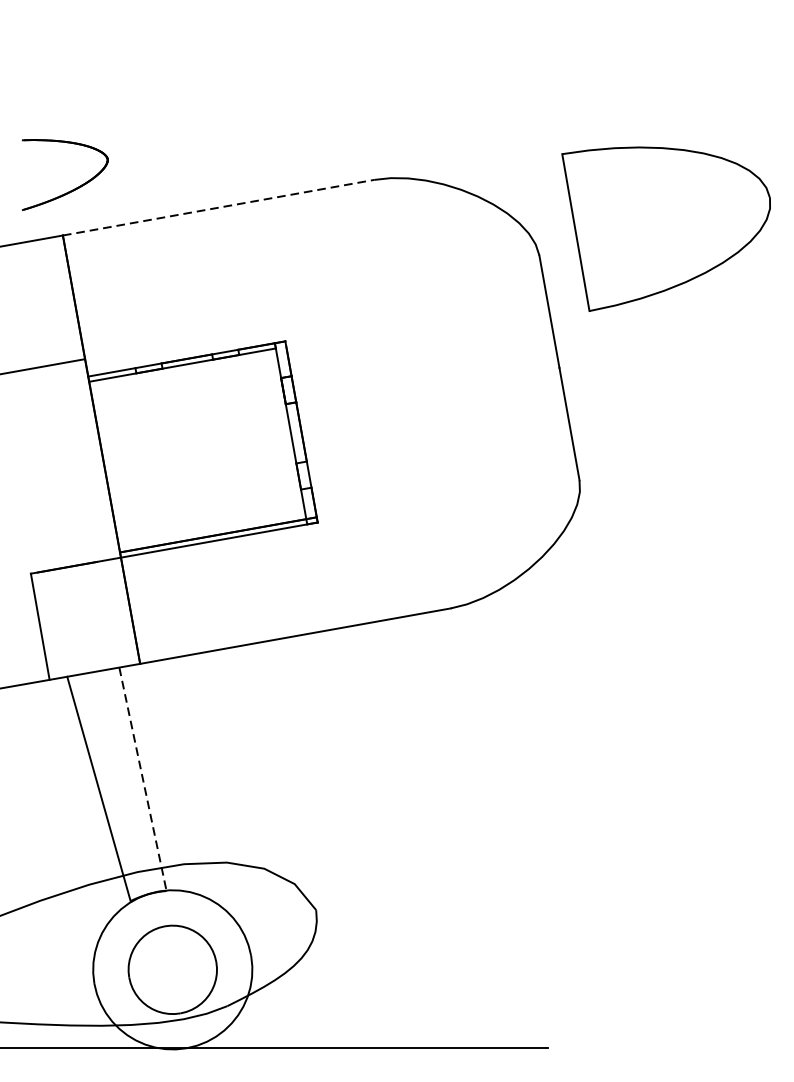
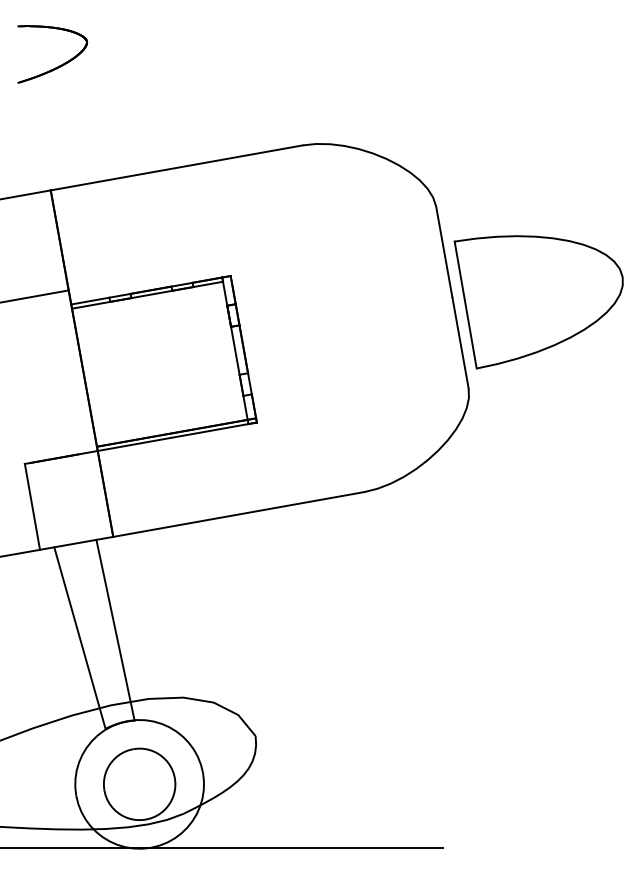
part: (71, 189) -> (57, 66), moved
line: (218, 207) -> (176, 167), dashed -> solid
part: (665, 229) -> (538, 302), moved
line: (142, 779) -> (115, 630), dashed -> solid

